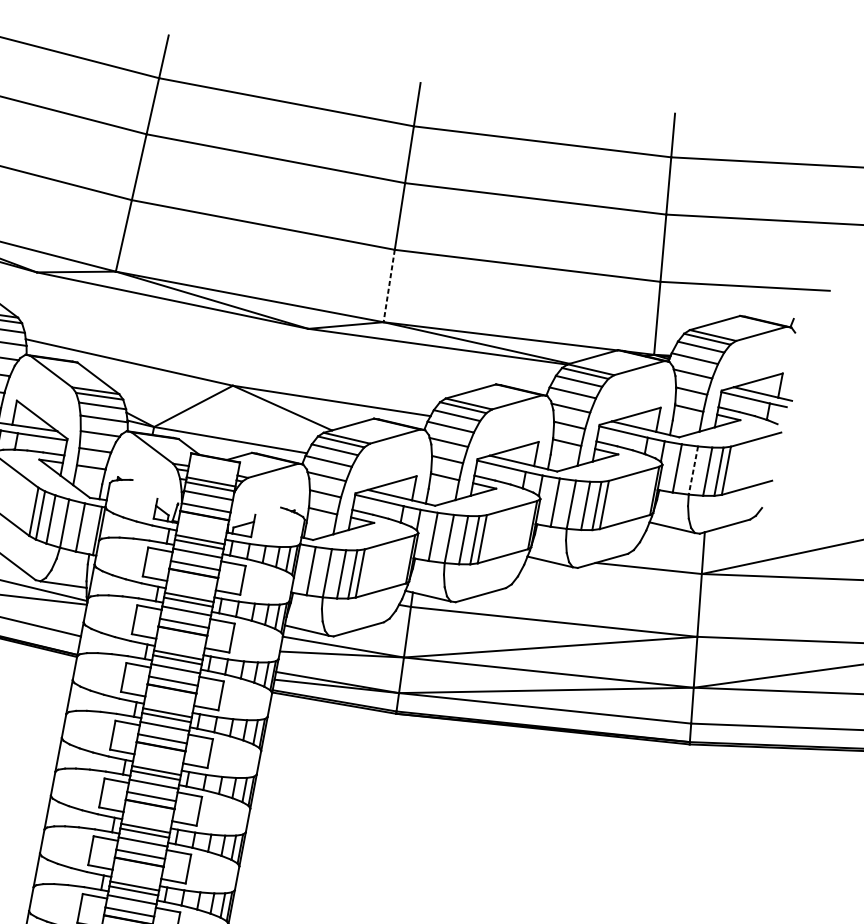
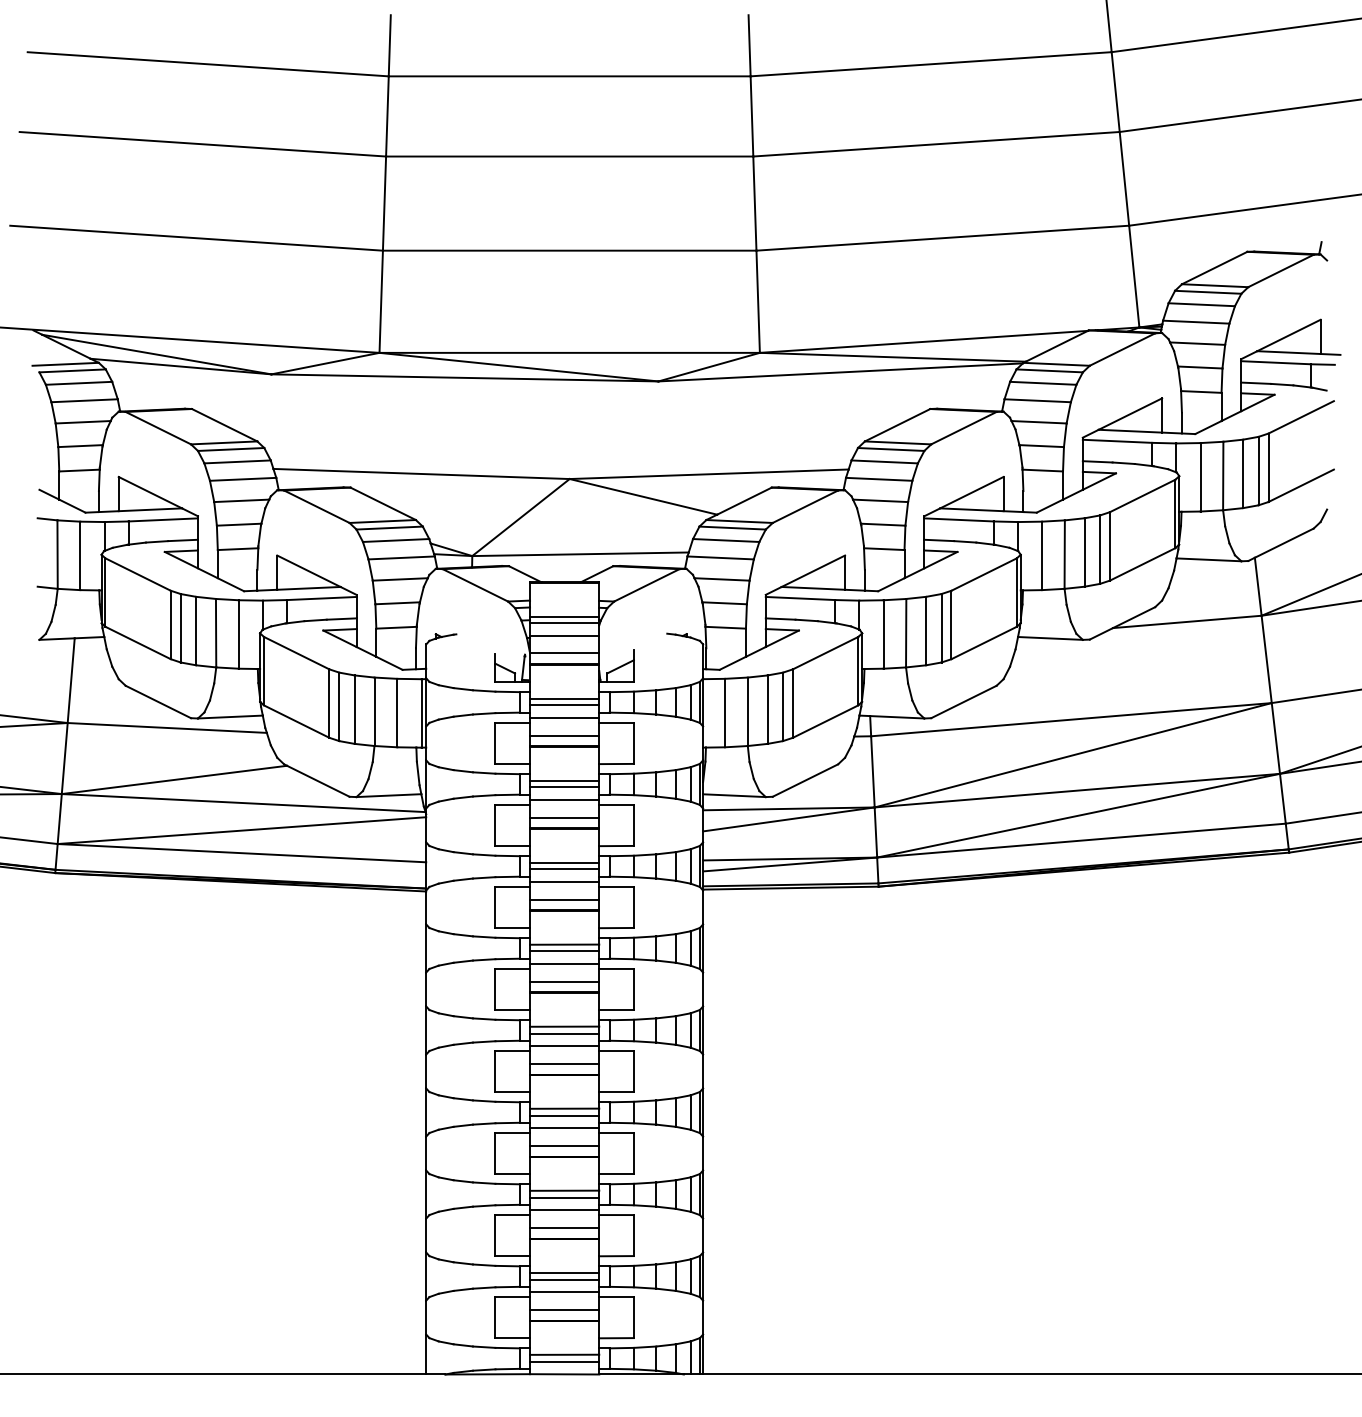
line: (389, 286) -> (758, 302), dashed -> solid
line: (693, 470) -> (1223, 476), dashed -> solid

